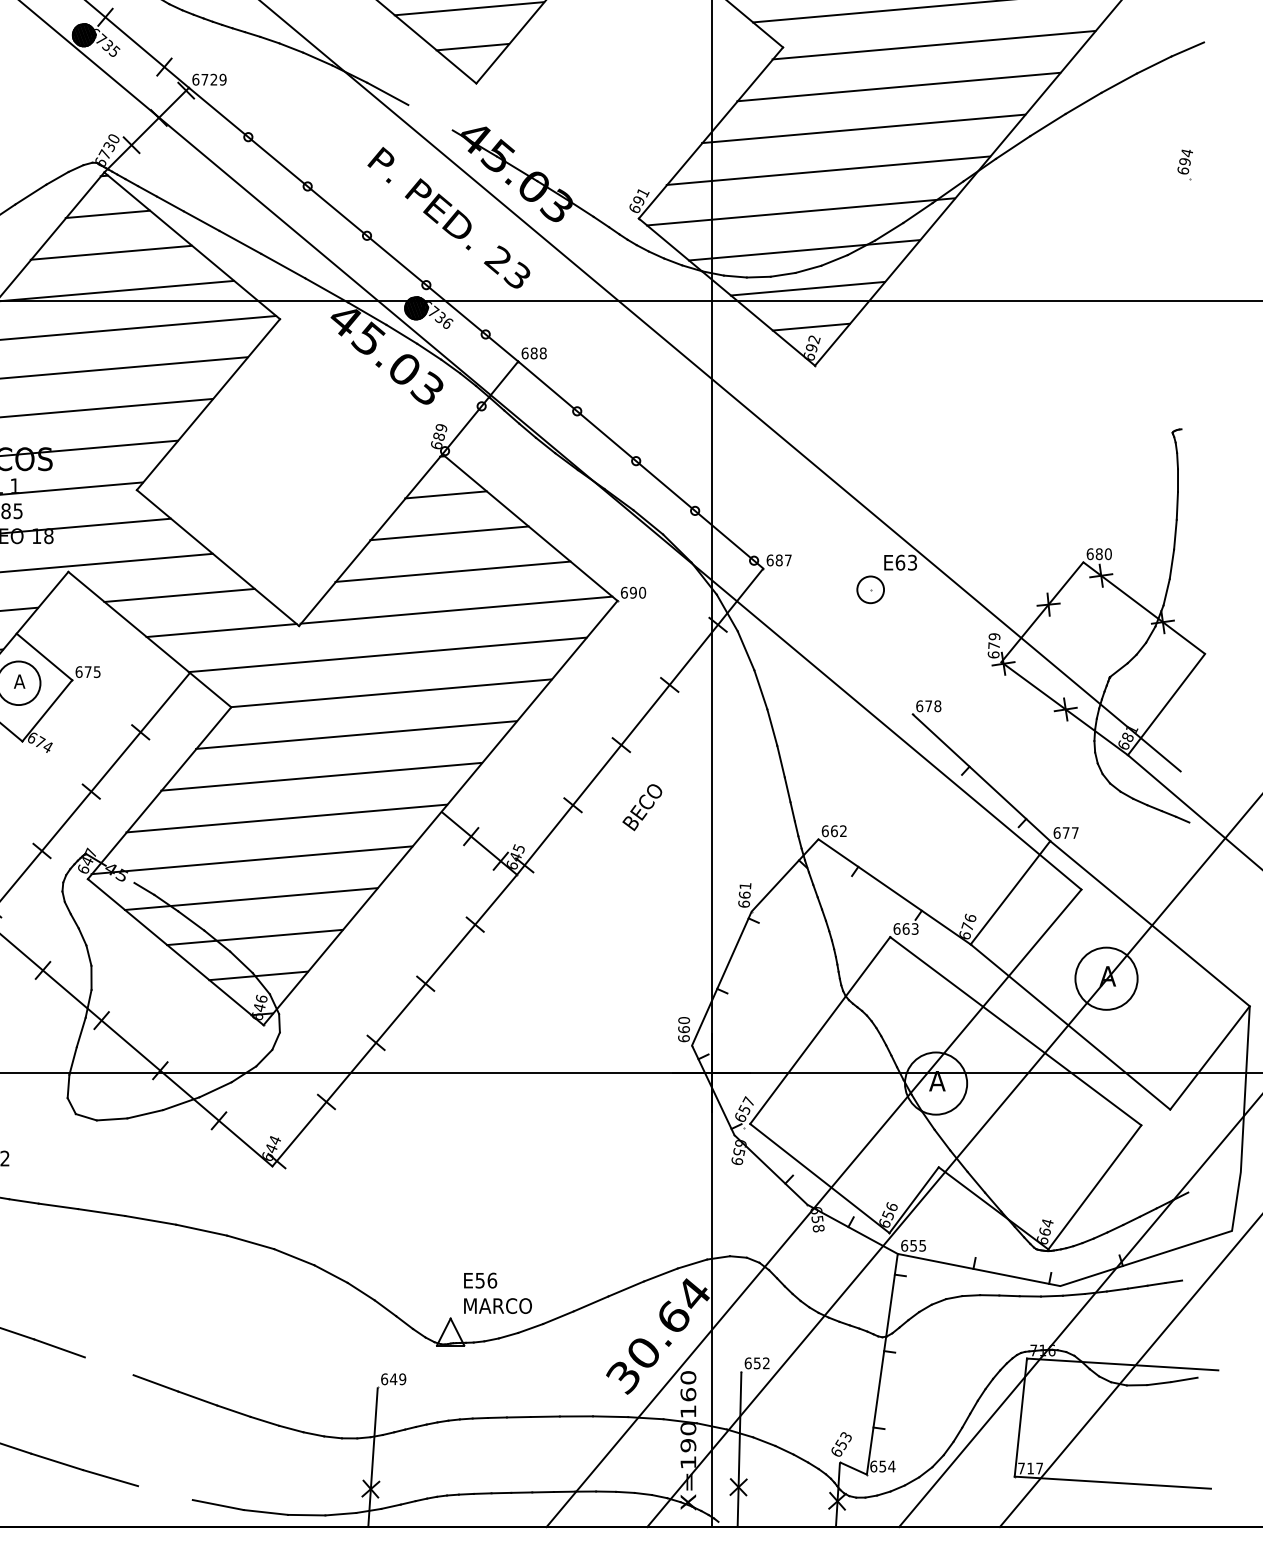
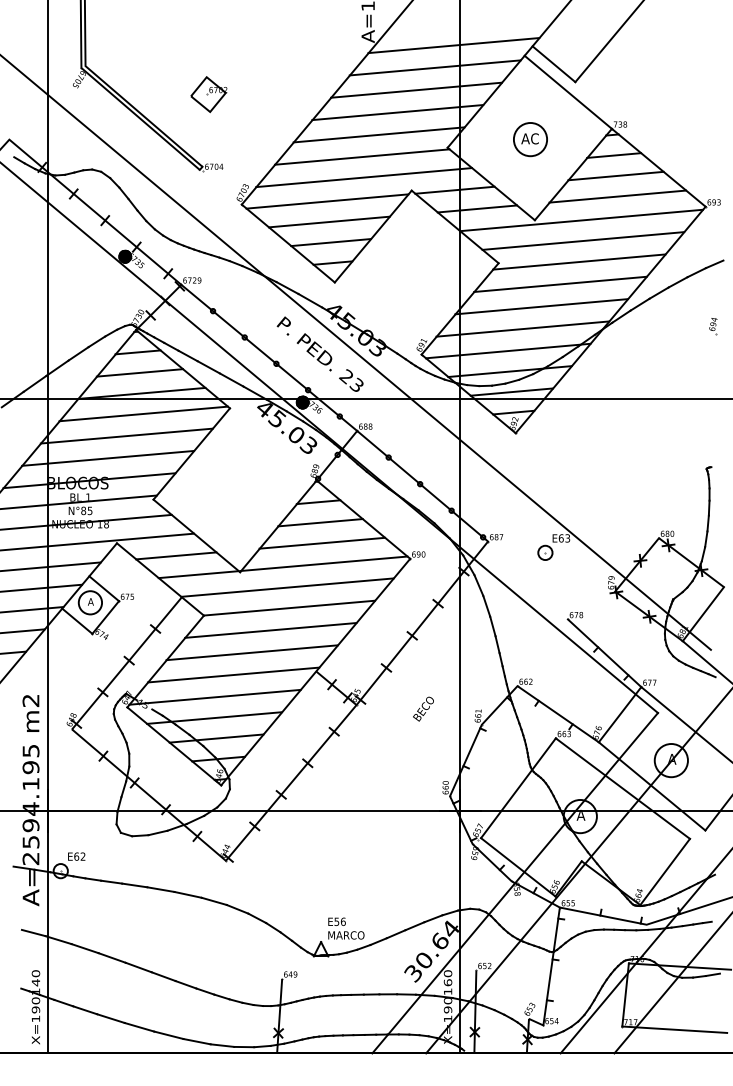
line: (430, 117) -> (310, 300), added
text: (642, 806) -> (423, 708), moved
line: (108, 1366) -> (138, 967), added
line: (164, 1491) -> (168, 1034), added

